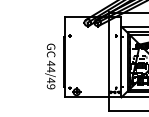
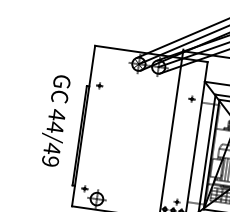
text: (50, 66) -> (55, 120), moved

